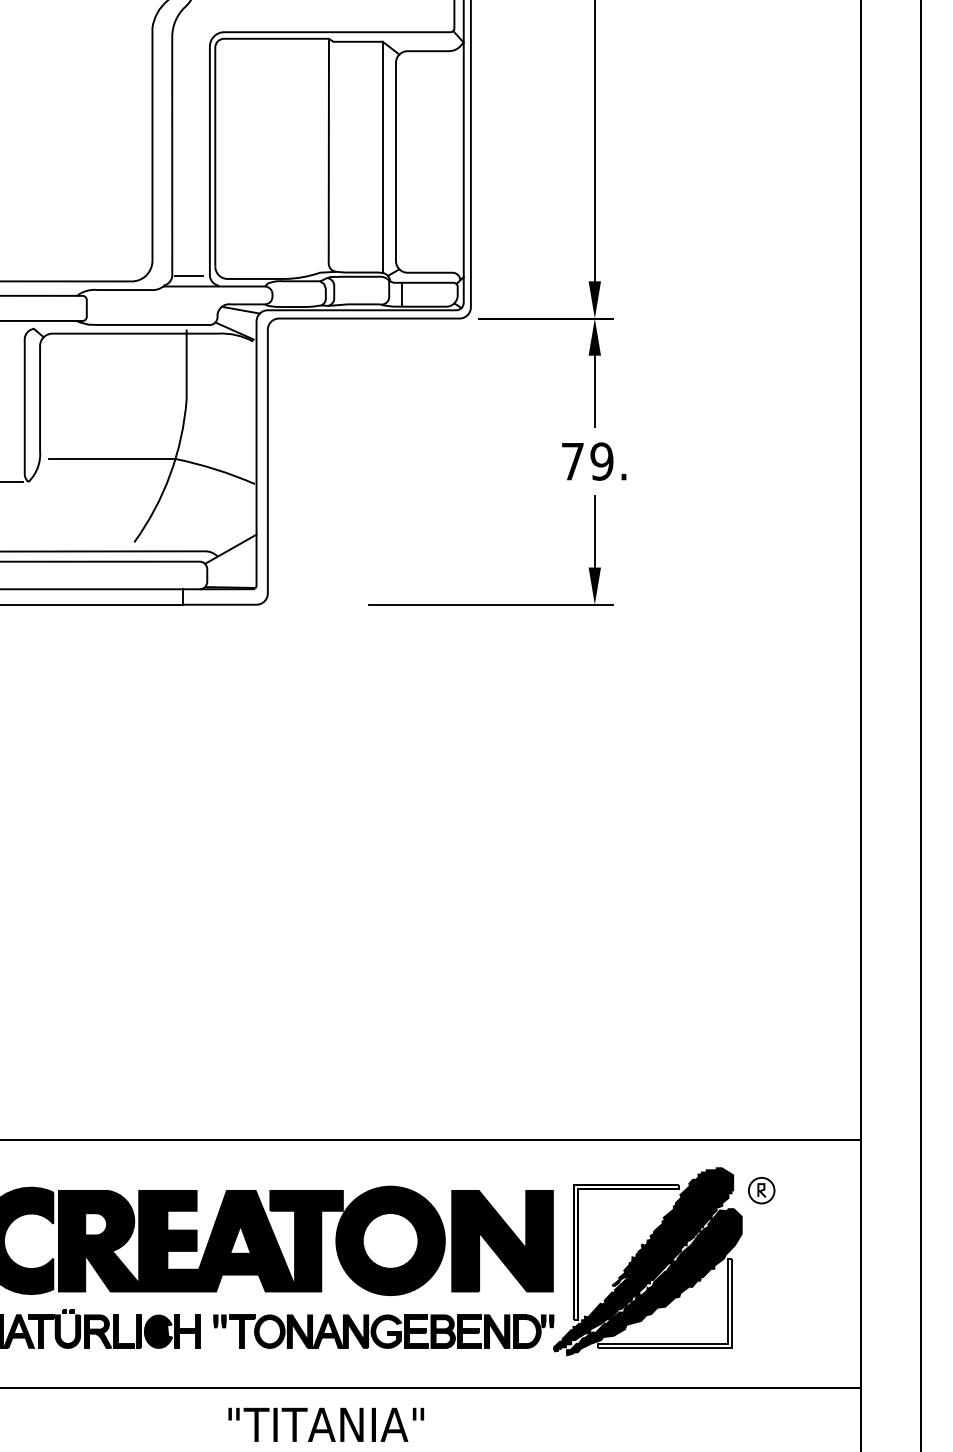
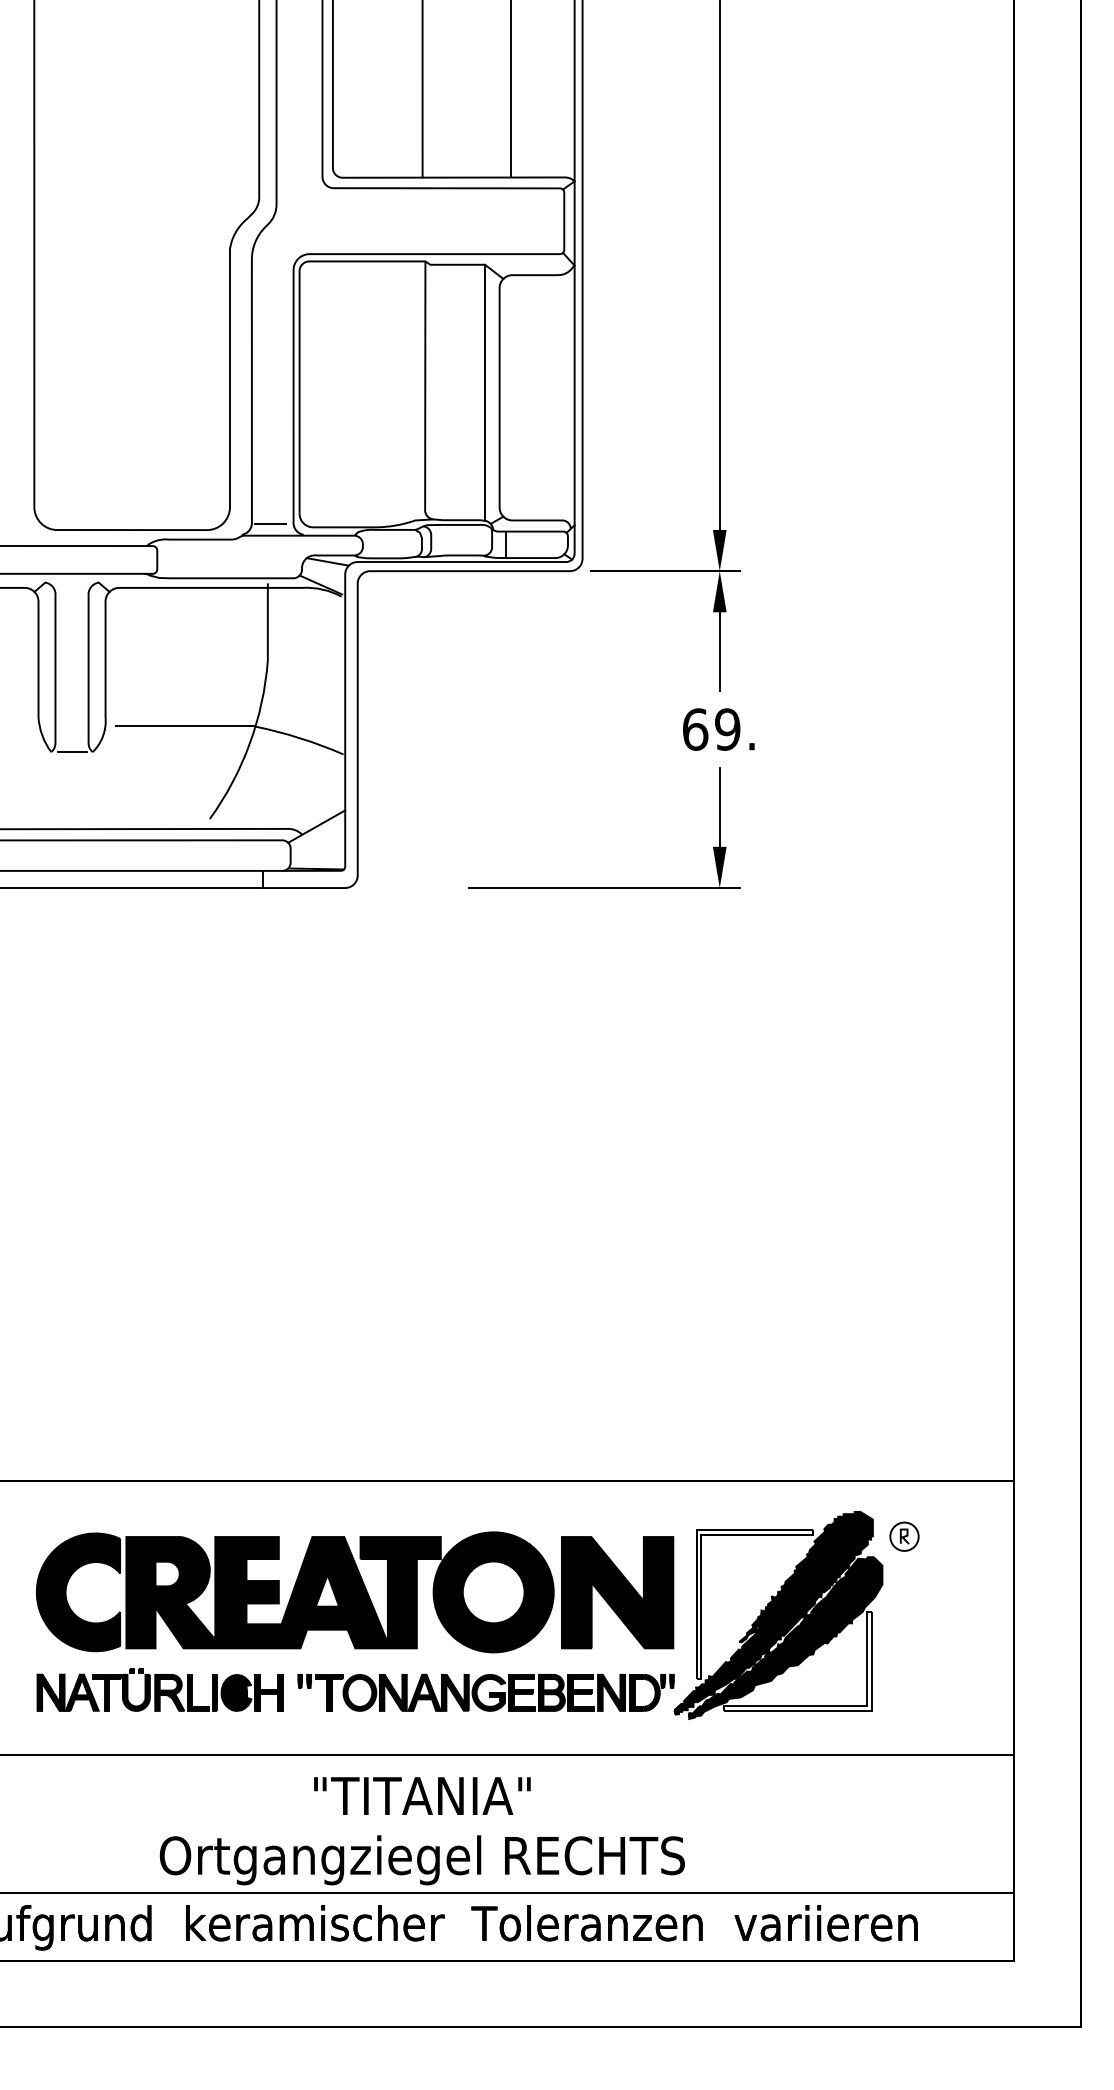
text: (572, 461) -> (695, 729), 79. -> 69.

